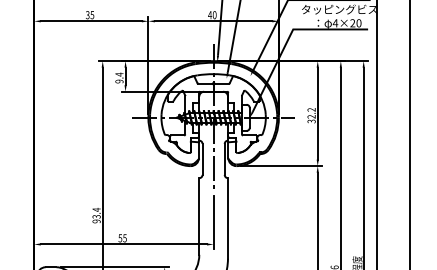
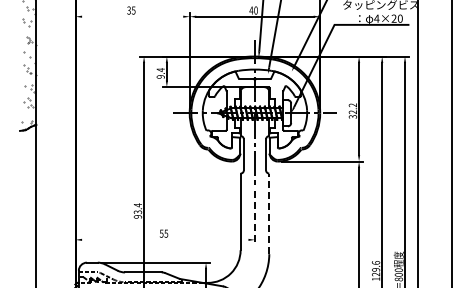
line: (91, 21) -> (132, 16), removed
line: (228, 218) -> (269, 213), solid -> dashed
line: (213, 223) -> (254, 218), solid -> dashed
line: (124, 244) -> (165, 239), removed

